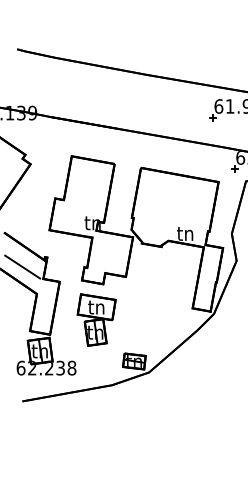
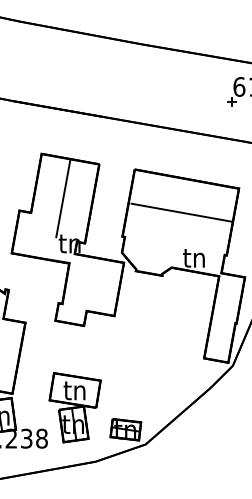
line: (87, 189) -> (62, 198), added
line: (175, 199) -> (181, 211), added
part: (96, 319) -> (74, 406), moved

